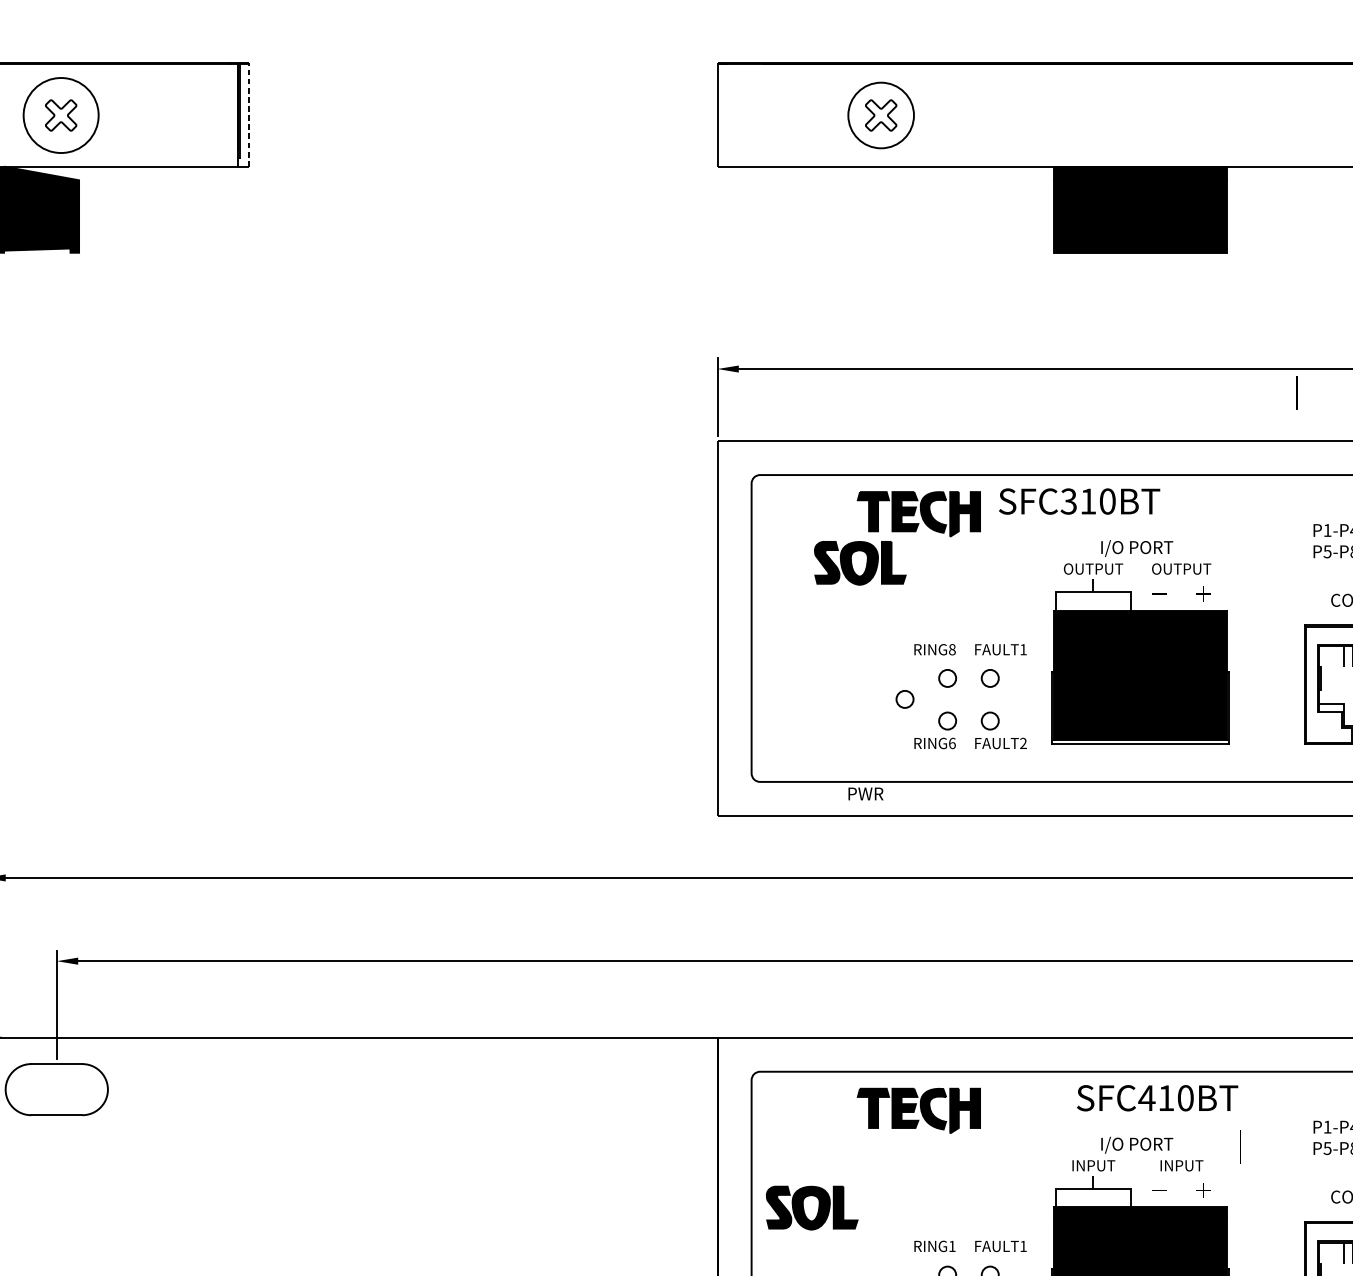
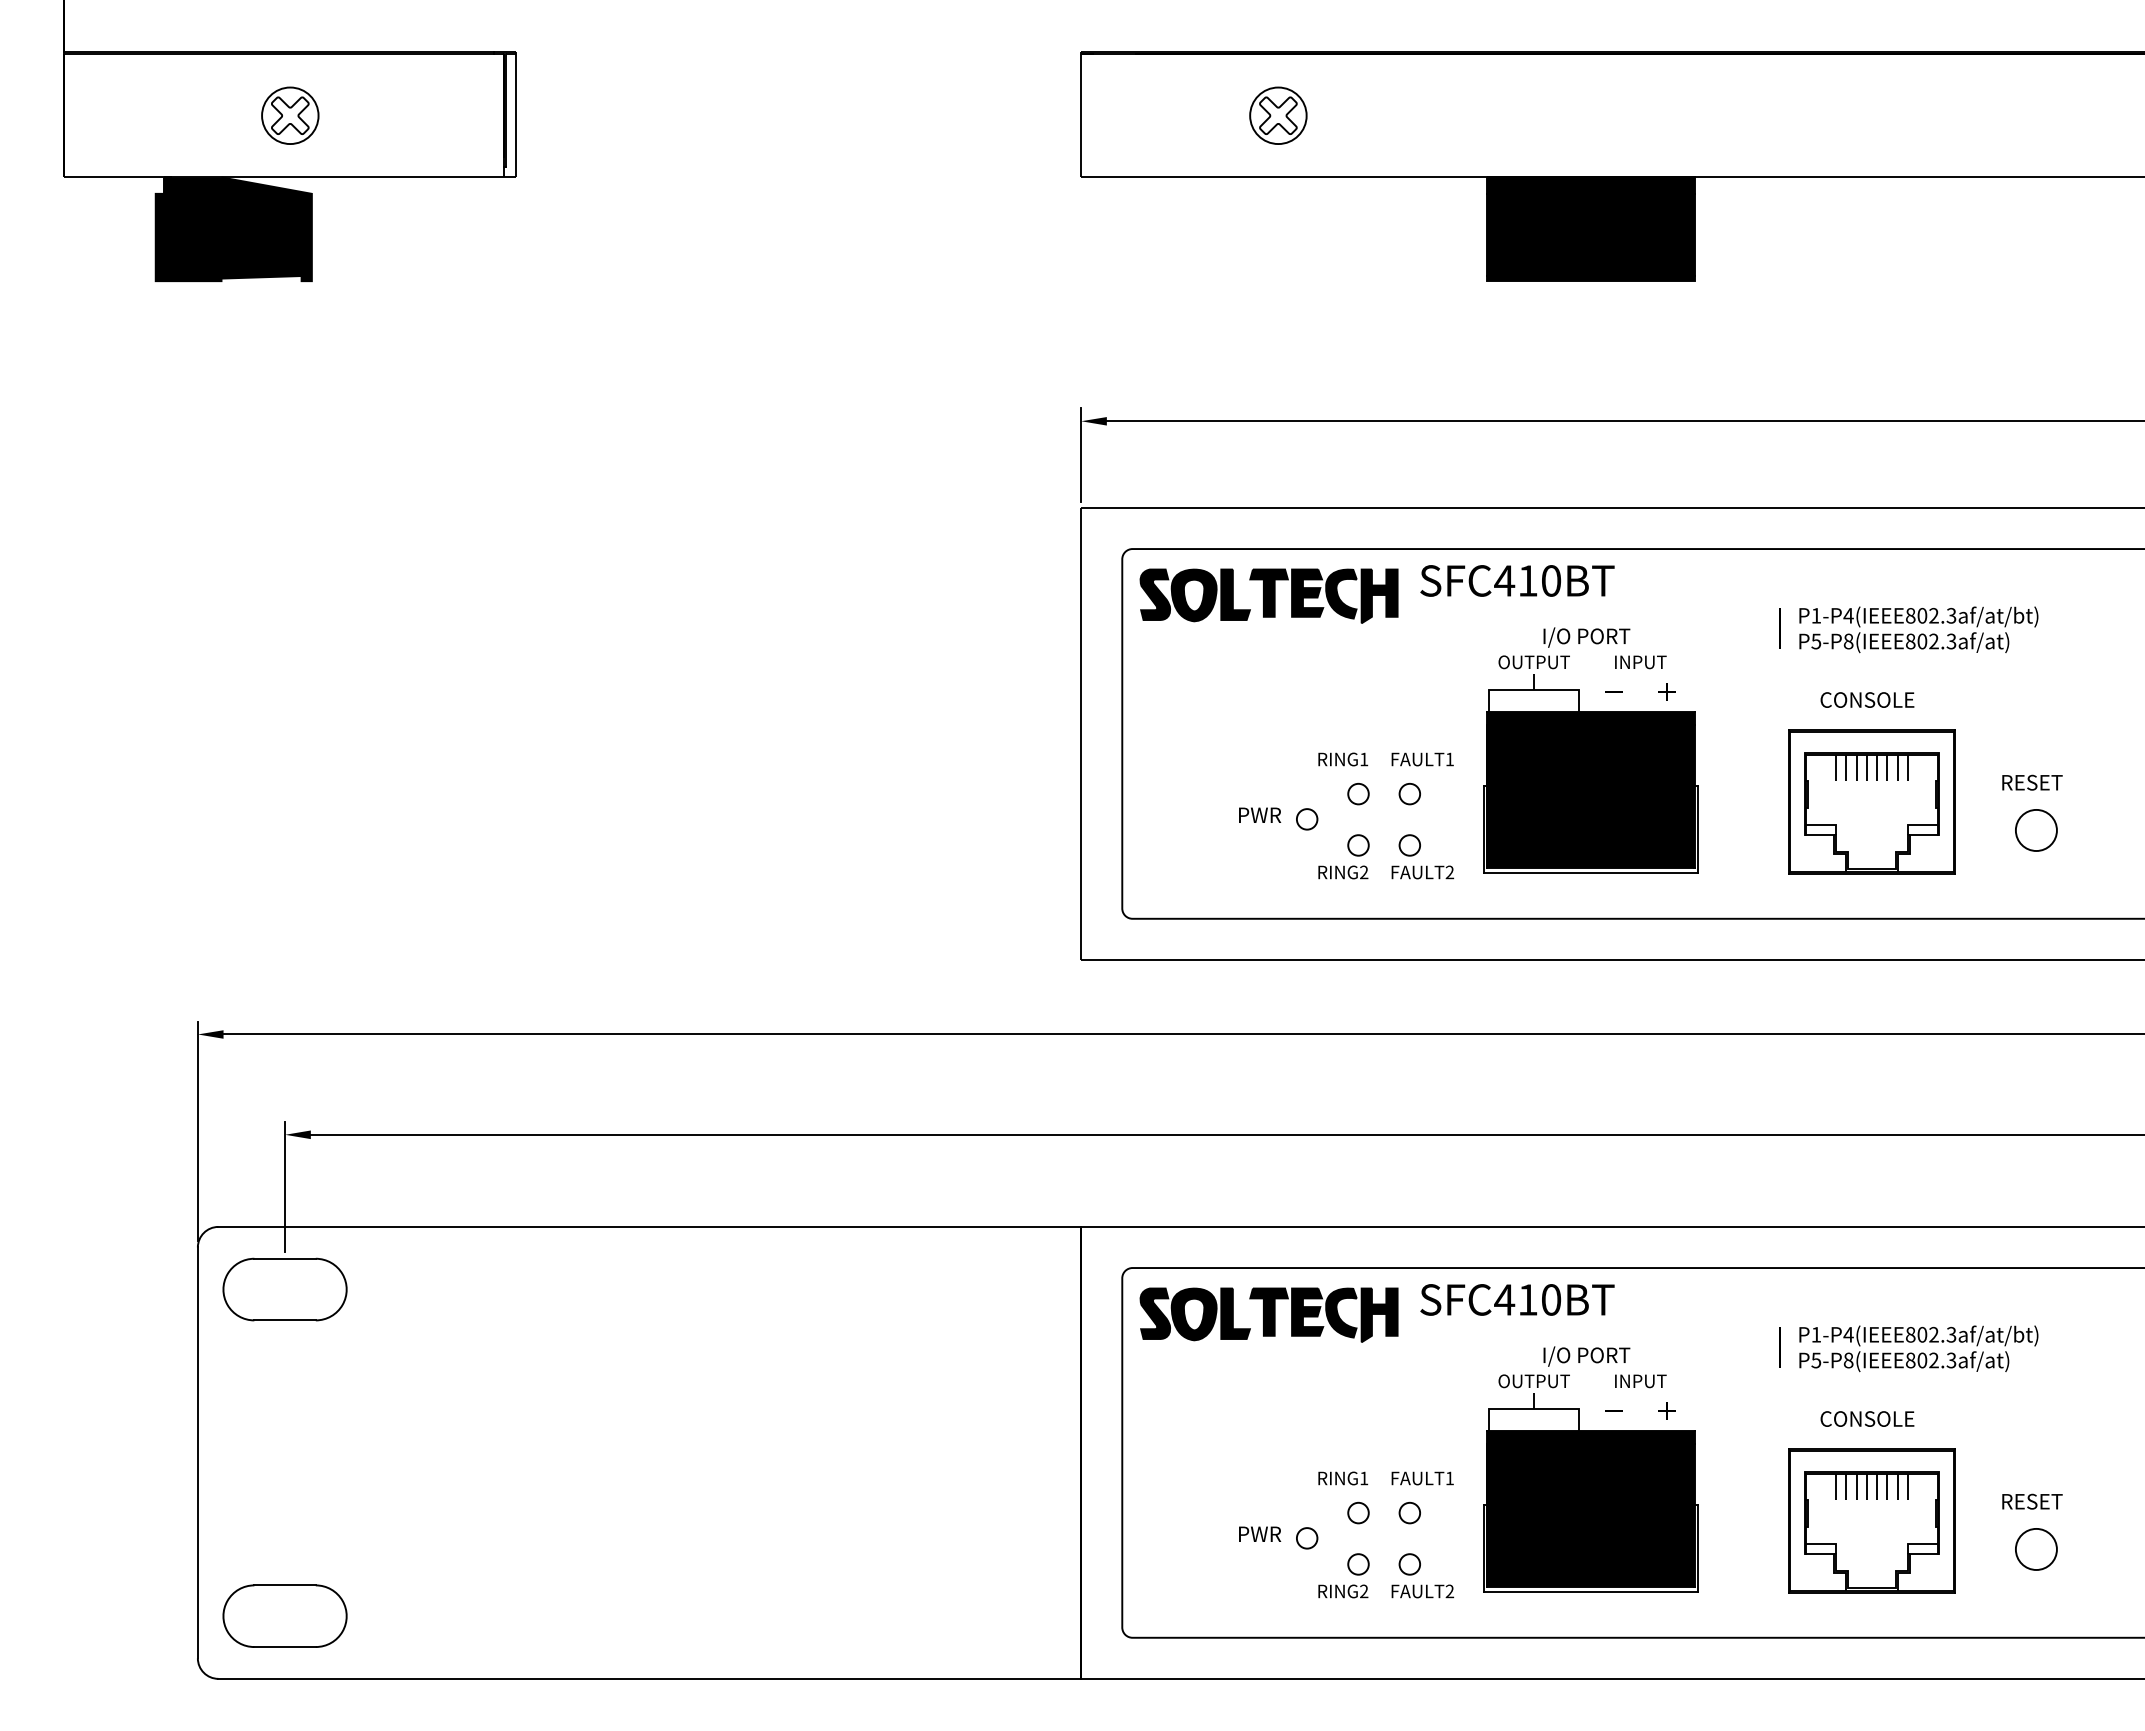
circle: (61, 115) -> (290, 115), size x0.62
line: (248, 115) -> (516, 115), dashed -> solid
circle: (881, 115) -> (1278, 115), size x0.71
line: (1297, 393) -> (1779, 628), moved
text: (1068, 501) -> (1504, 580), SFC310 -> SFC410
part: (859, 563) -> (1194, 595), moved
text: (1181, 569) -> (1640, 662), OUTPUT -> INPUT
text: (952, 649) -> (1364, 759), RING8 -> RING1
text: (952, 743) -> (1364, 872), RING6 -> RING2
text: (866, 793) -> (1260, 814), moved
text: (1157, 1097) -> (1517, 1299), moved
line: (1240, 1146) -> (1779, 1347), moved
text: (1092, 1165) -> (1533, 1381), INPUT -> OUTPUT
part: (811, 1208) -> (1194, 1314), moved

